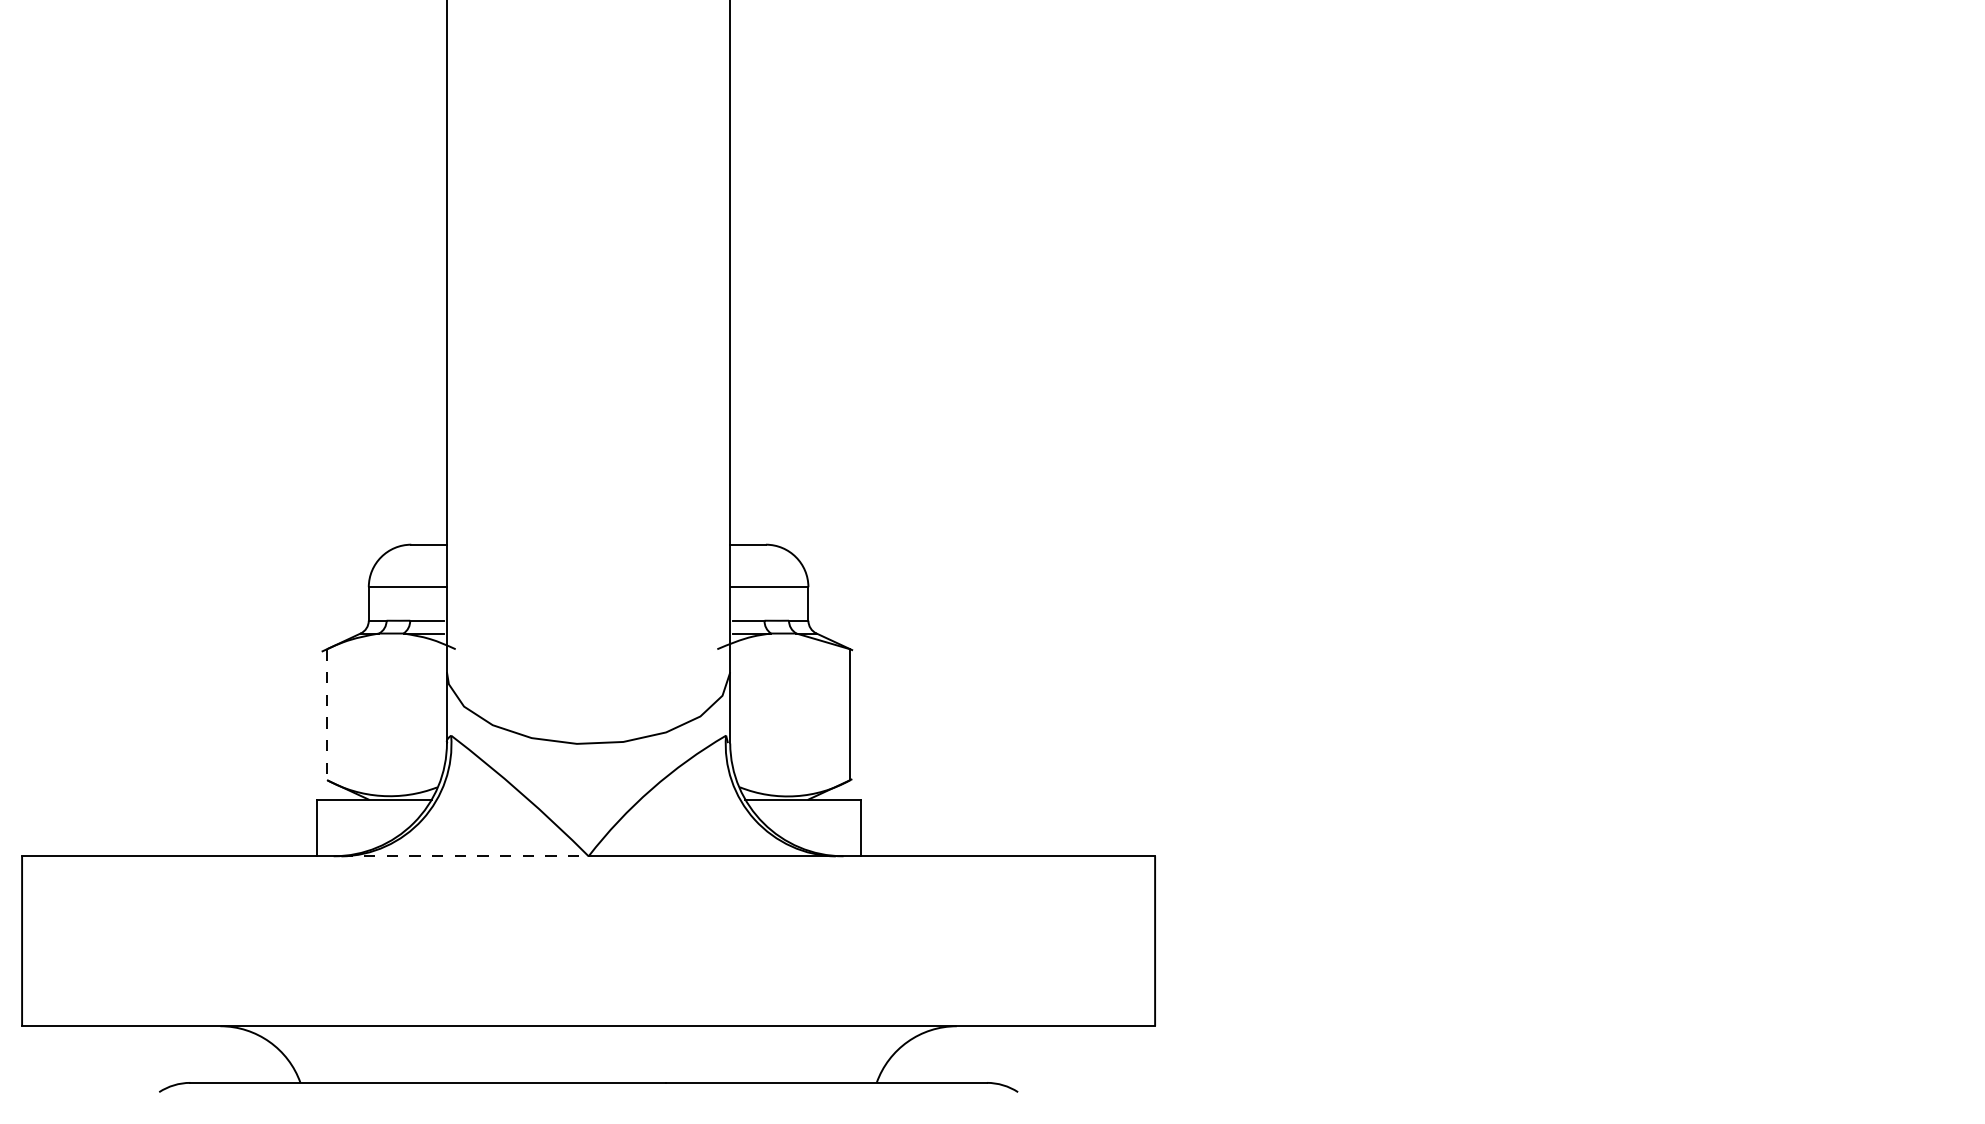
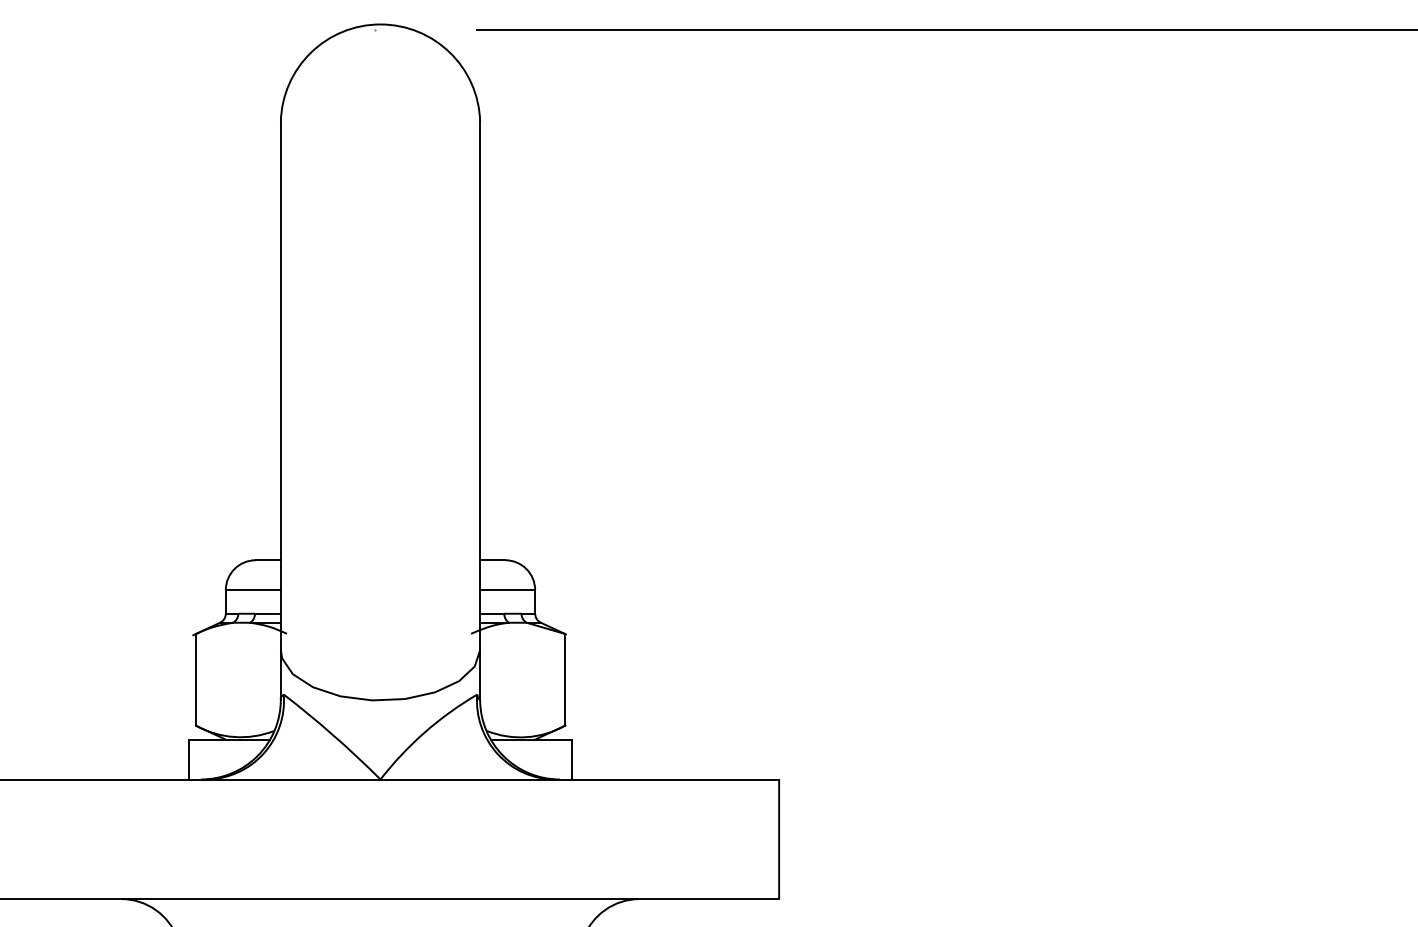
line: (327, 715) -> (196, 680), dashed -> solid
line: (464, 856) -> (293, 779), dashed -> solid

